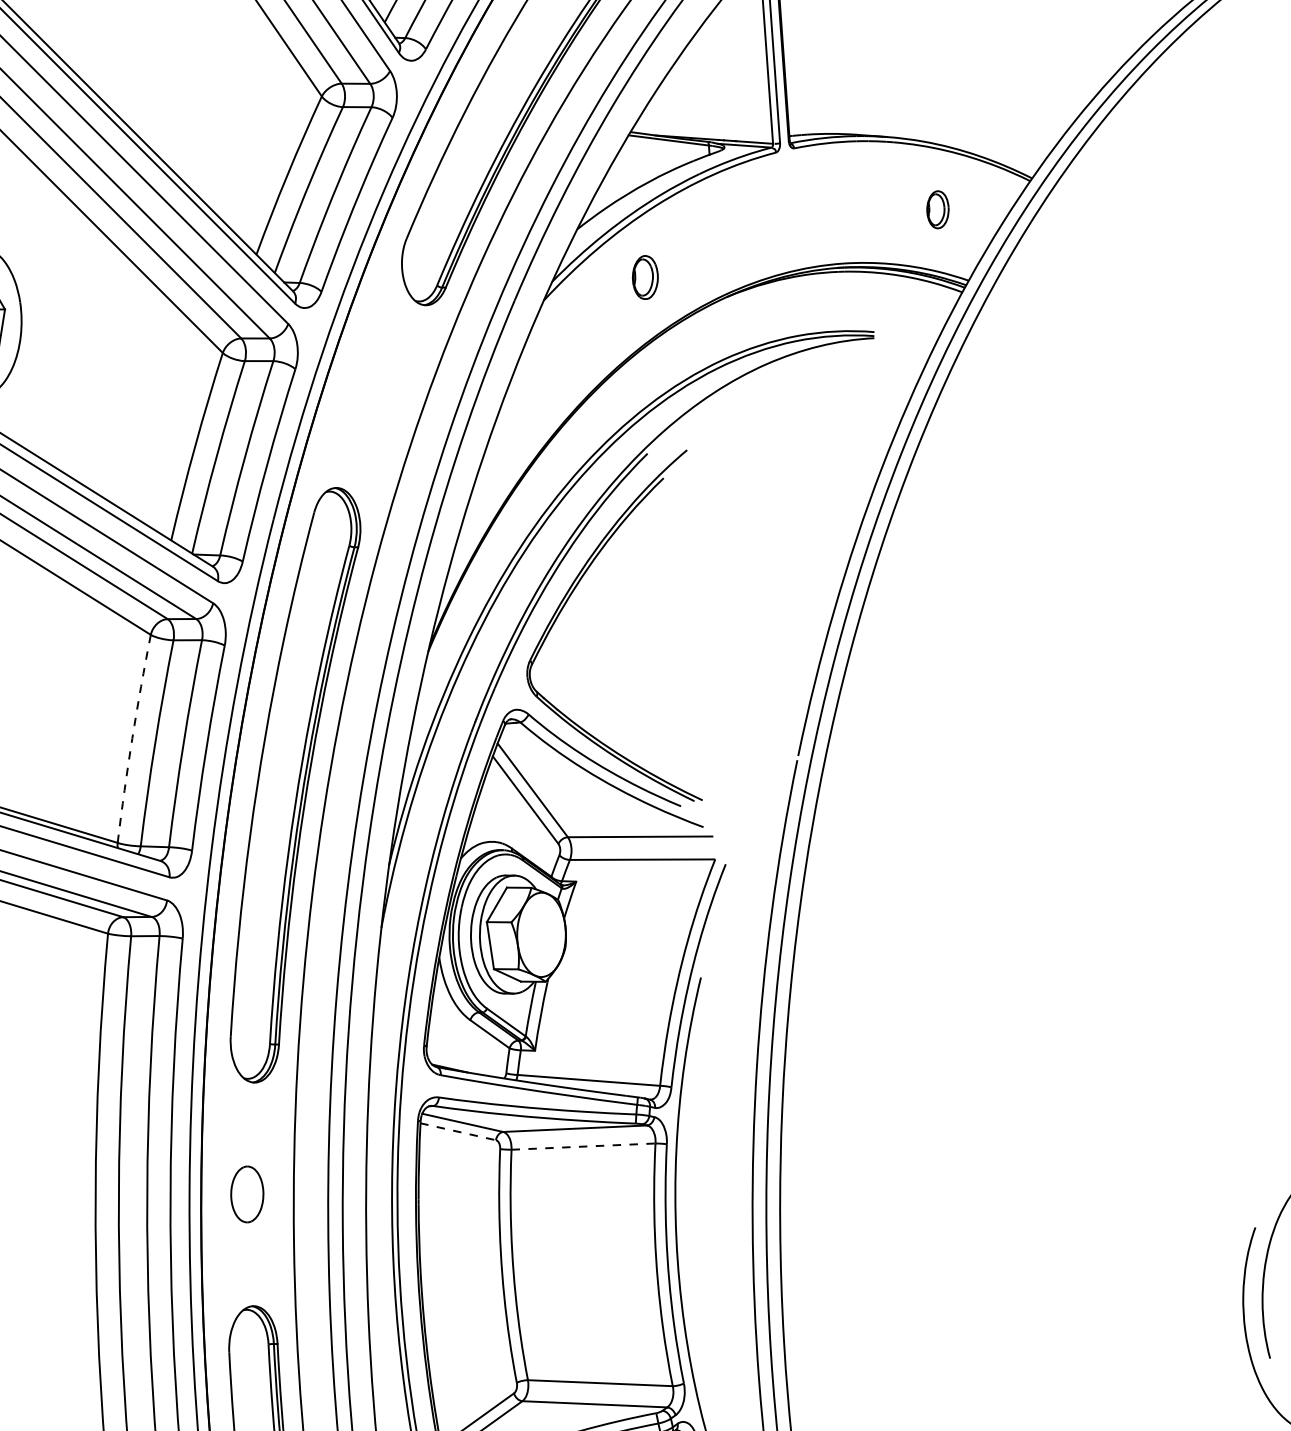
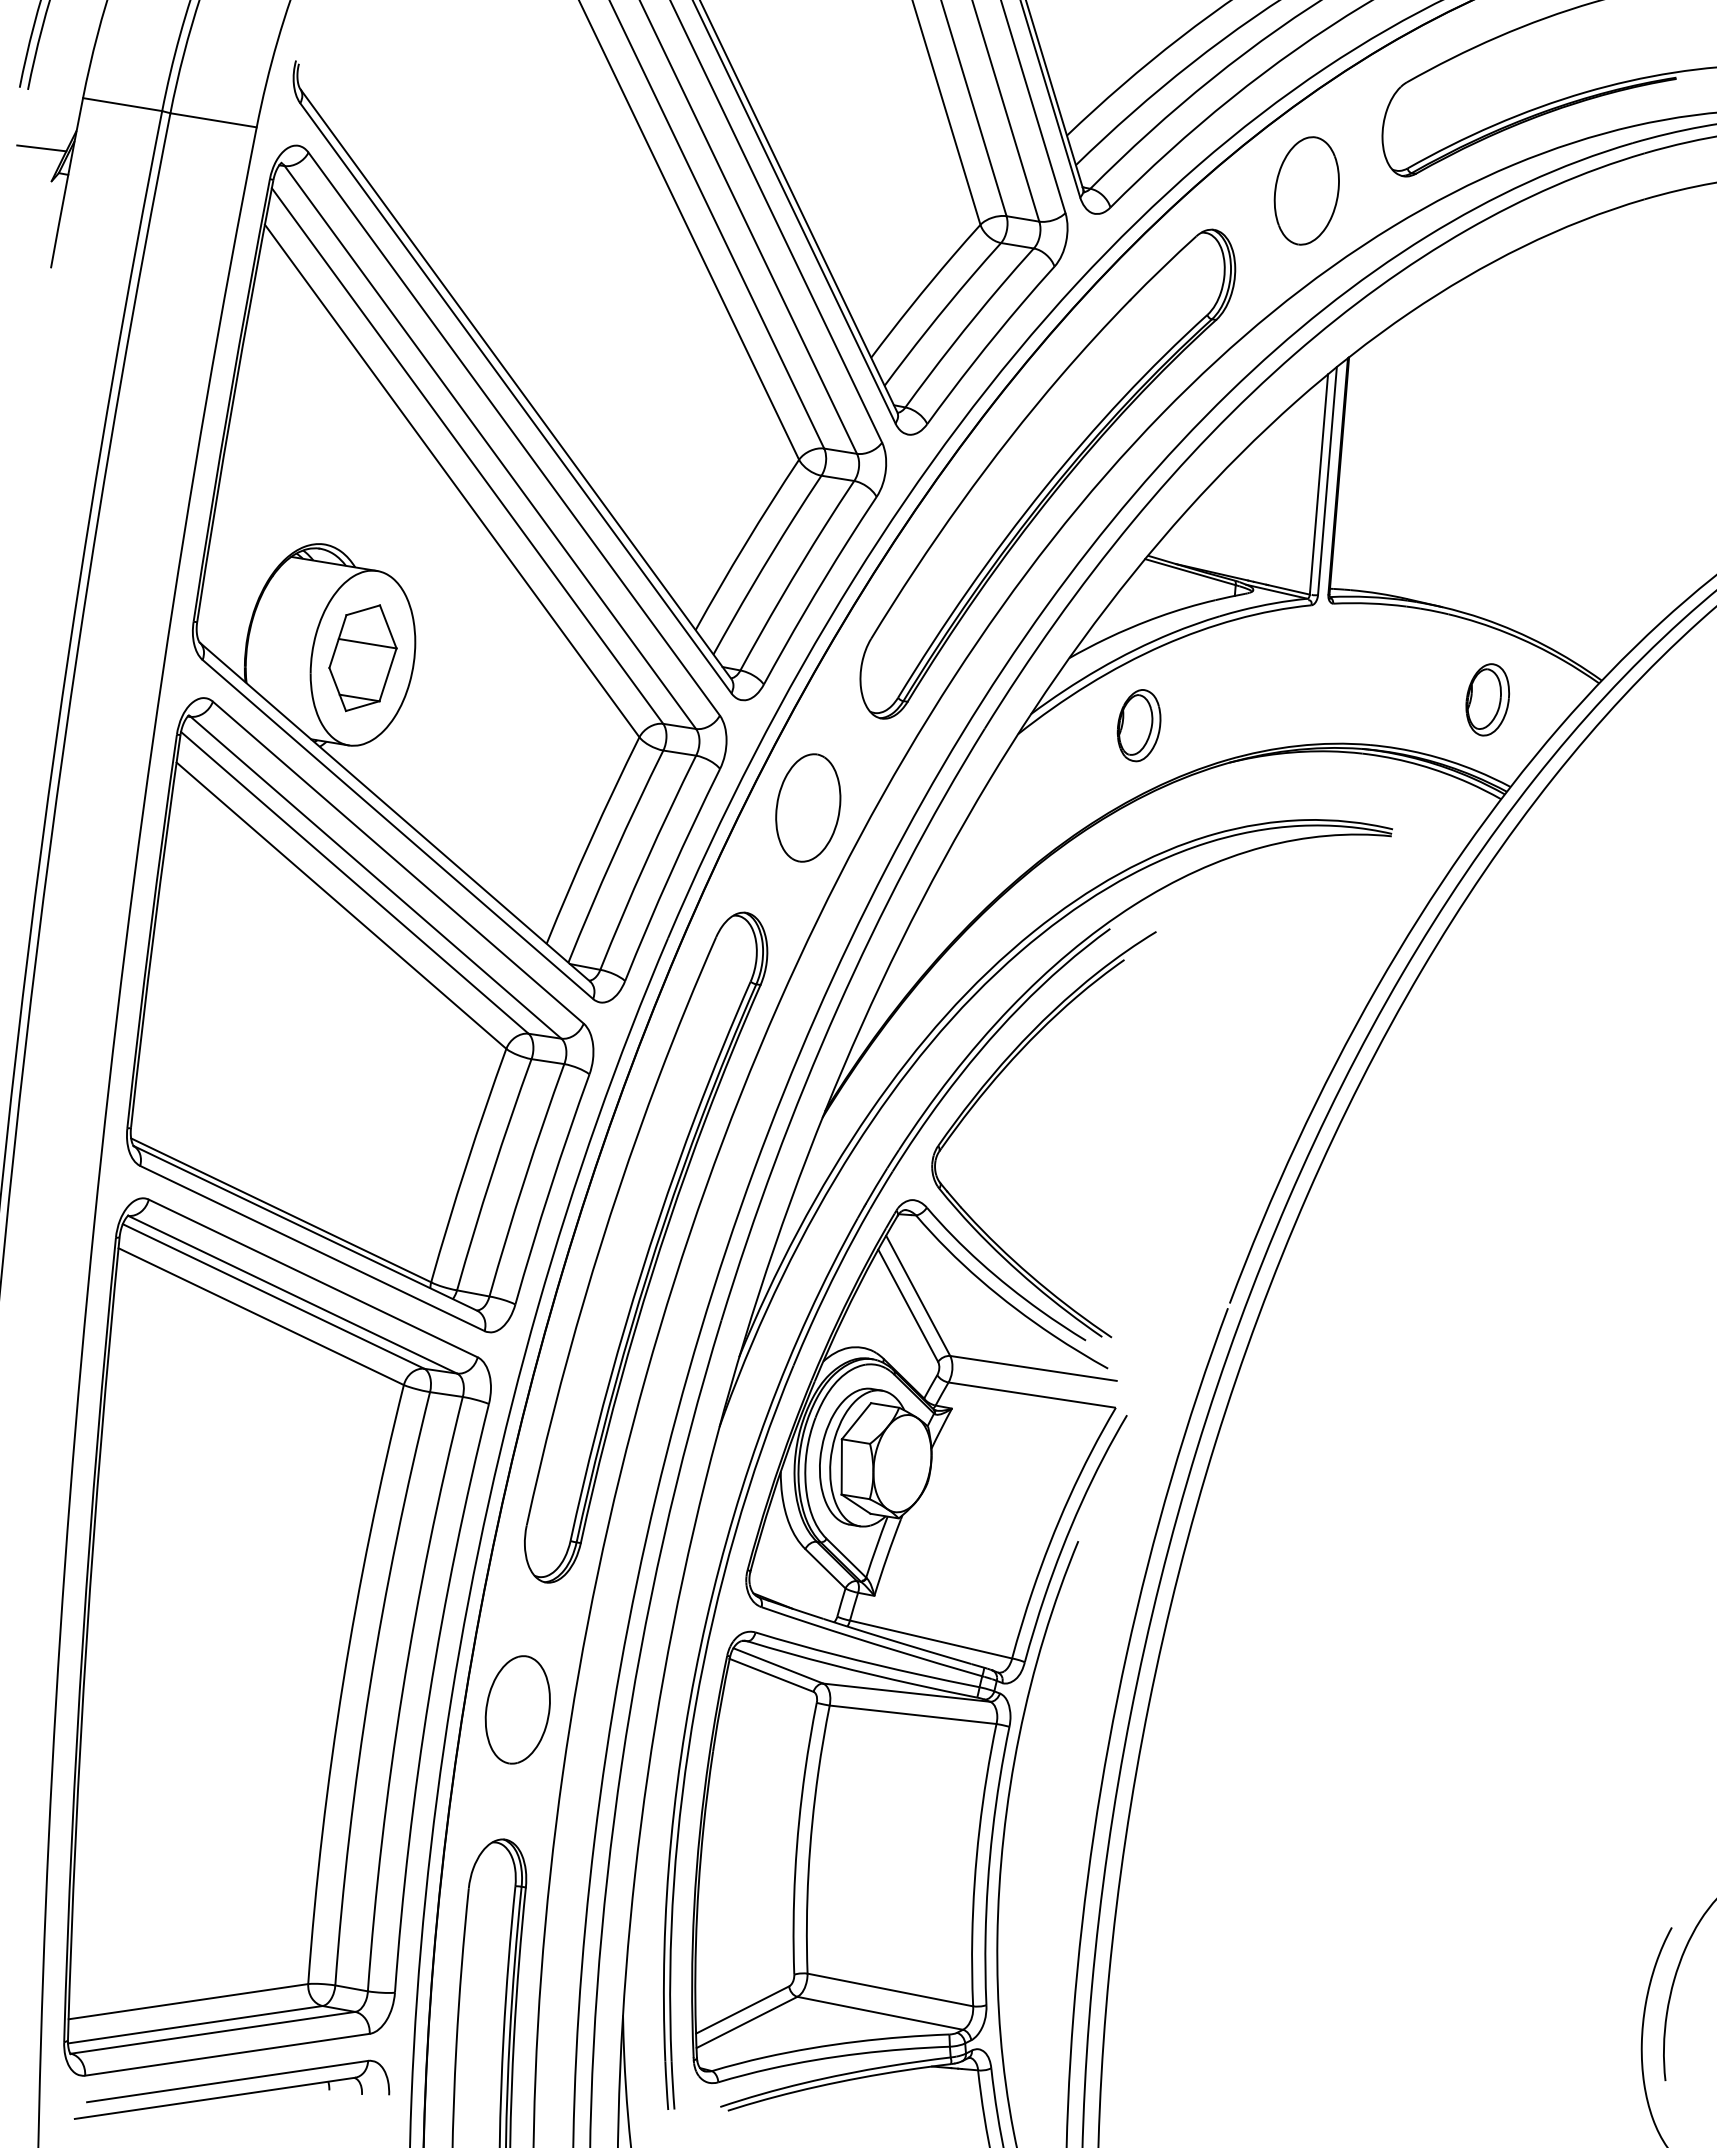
part: (937, 209) -> (1487, 699), size x1.67
part: (644, 277) -> (1138, 725), size x1.43
part: (375, 390) -> (808, 807), added
arc: (132, 738) -> (466, 1164), dashed -> solid
line: (458, 1131) -> (771, 1675), dashed -> solid
line: (583, 1146) -> (913, 1714), dashed -> solid
part: (247, 1194) -> (517, 1709), size x1.67

